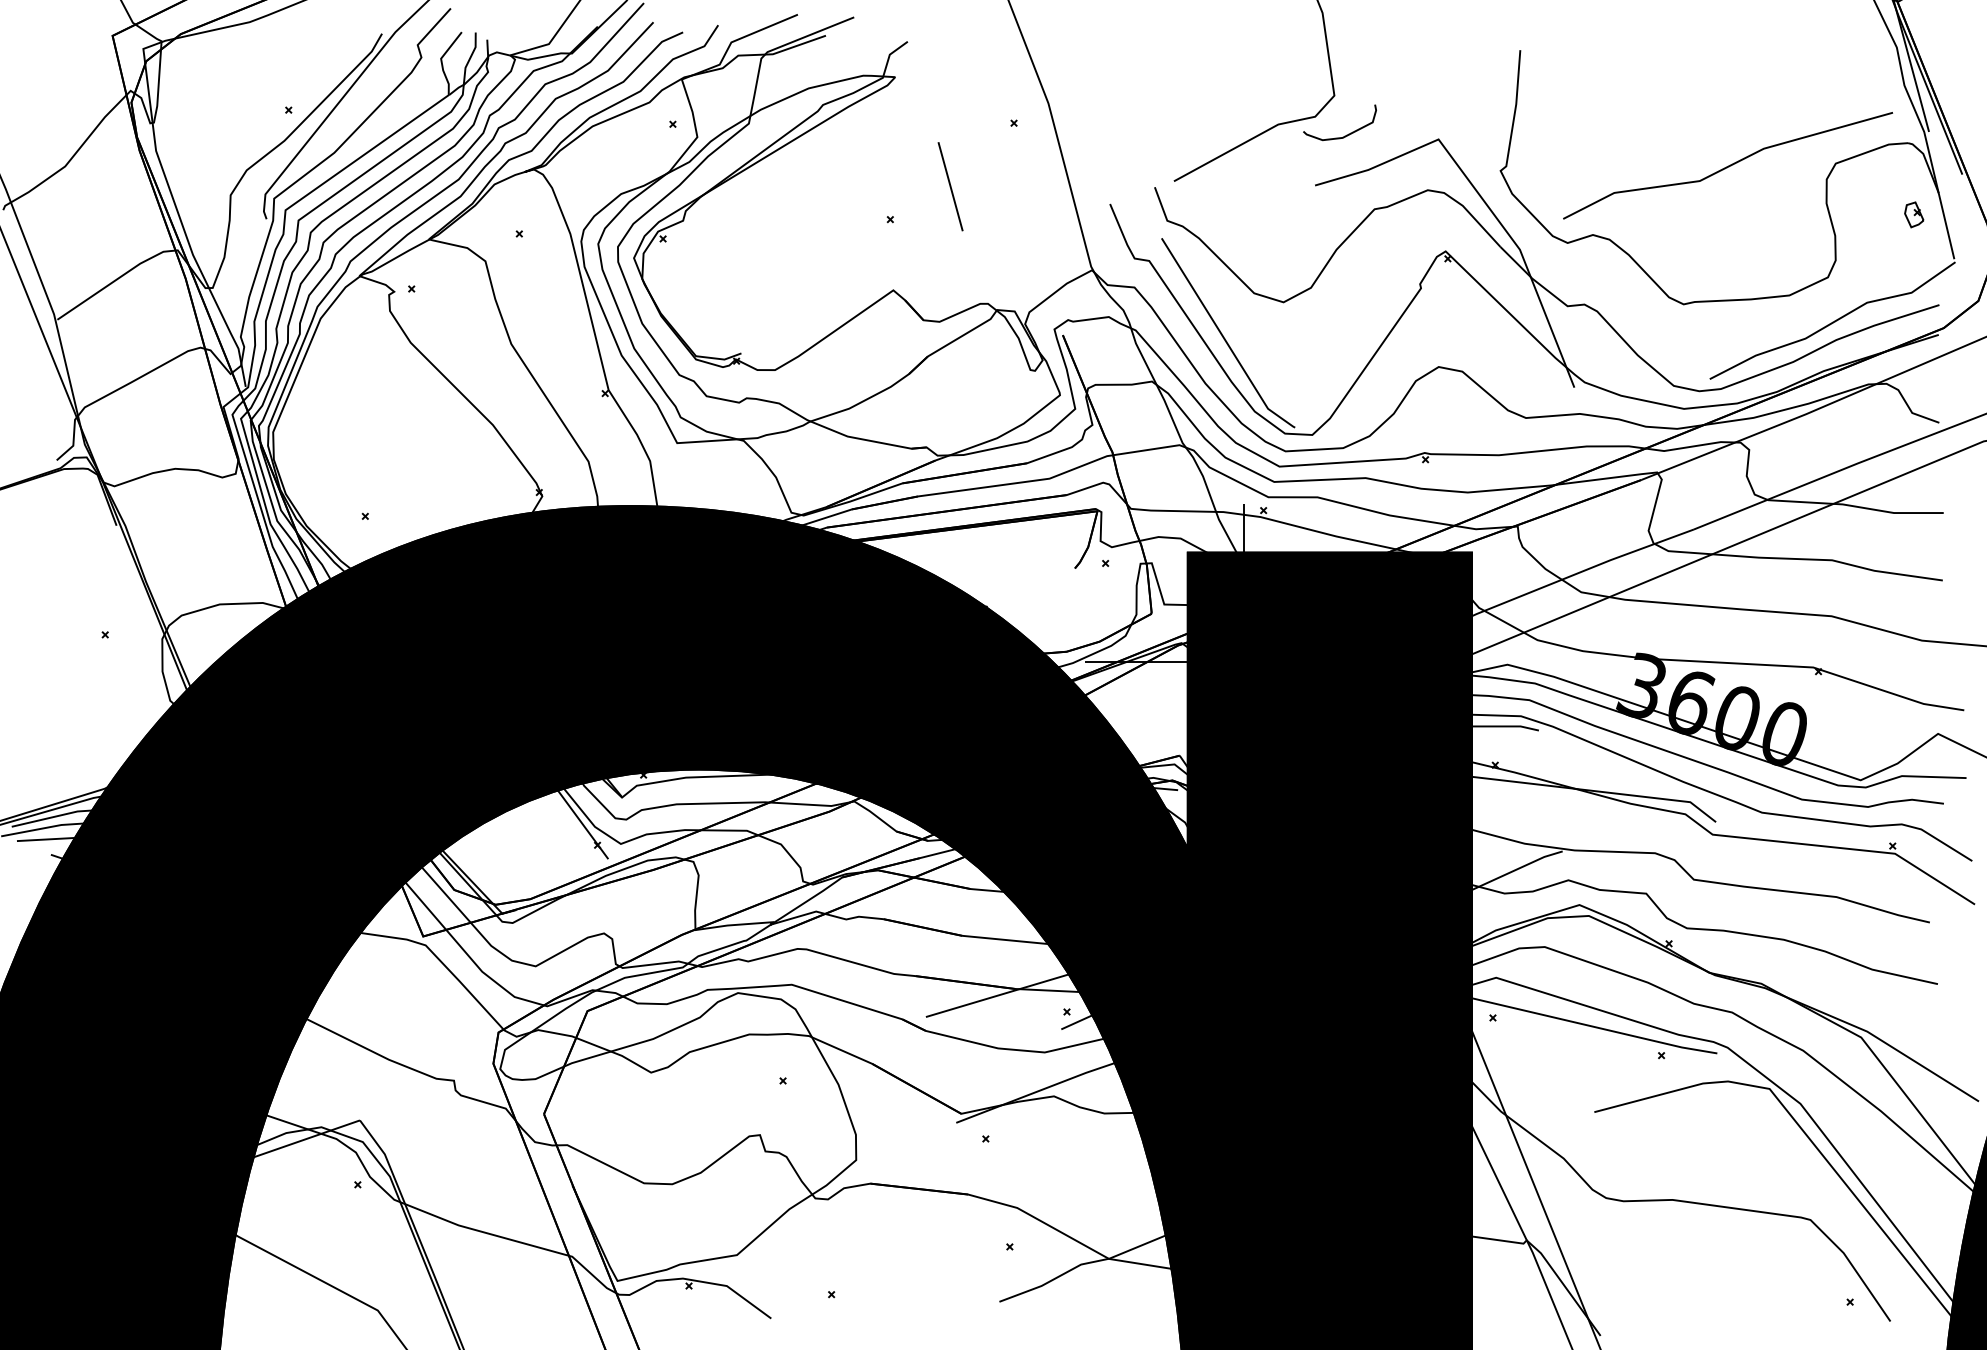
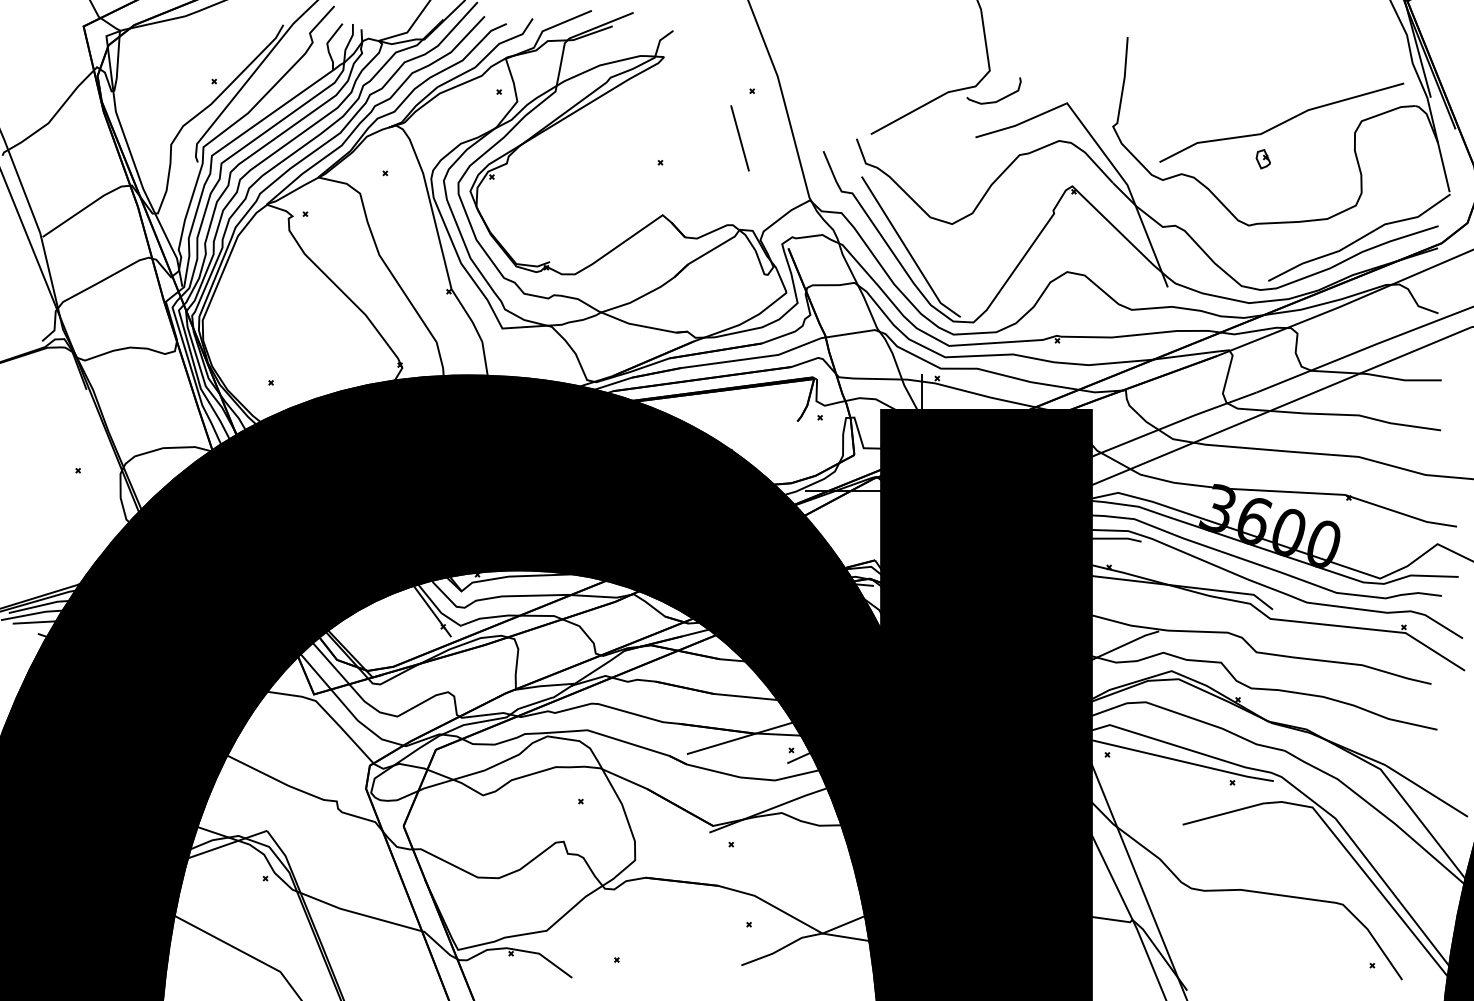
line: (950, 186) -> (739, 138), moved
part: (1914, 214) -> (1263, 158), moved

